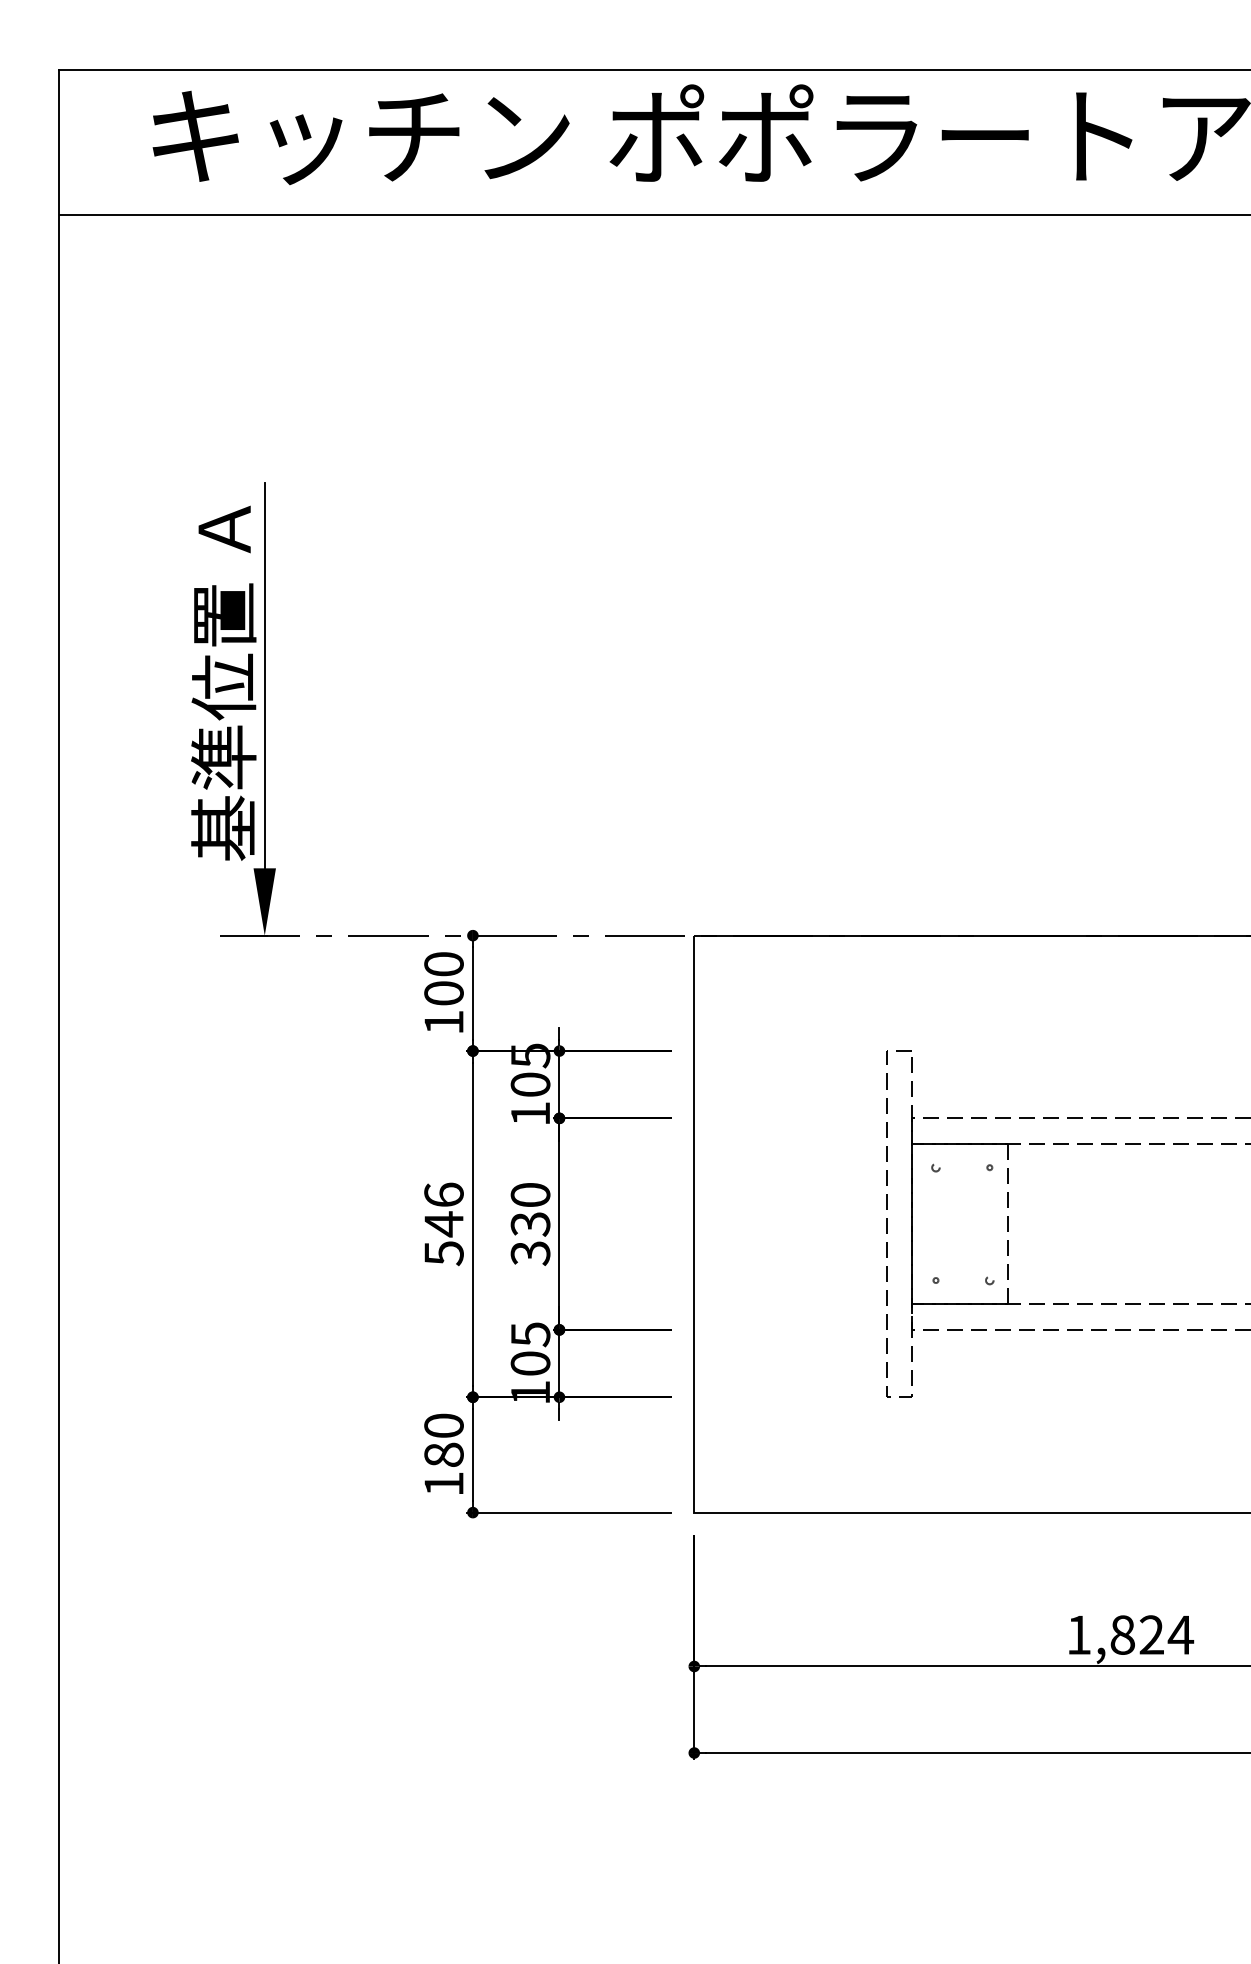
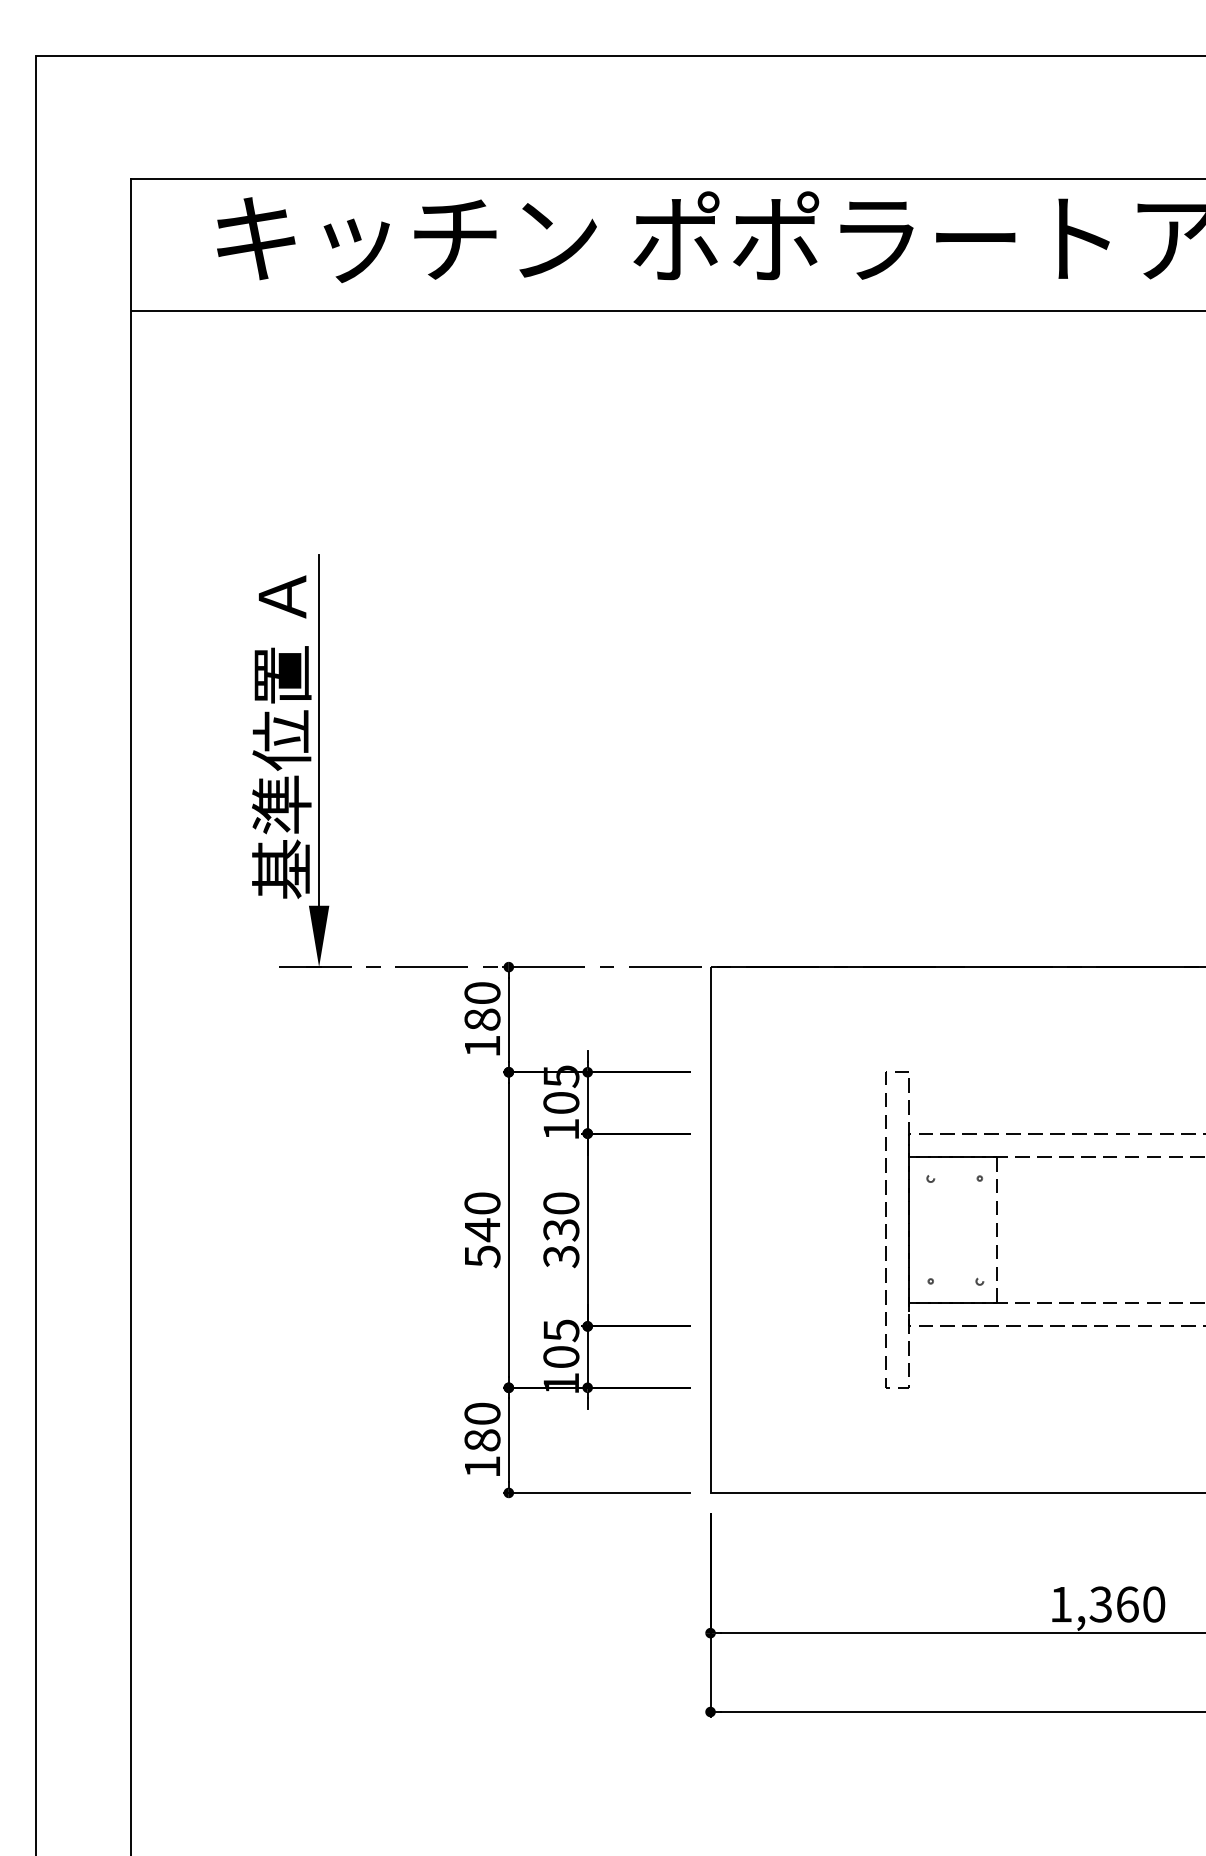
text: (444, 993) -> (482, 1019), 100 -> 180
text: (444, 1195) -> (482, 1203), 546 -> 540
text: (1151, 1635) -> (1127, 1604), 1,824 -> 1,360

